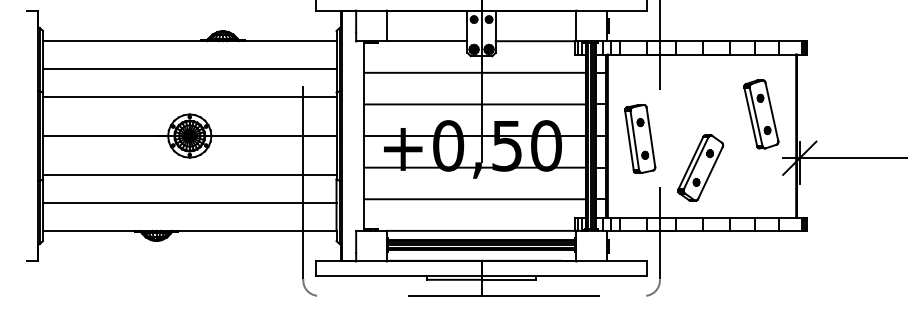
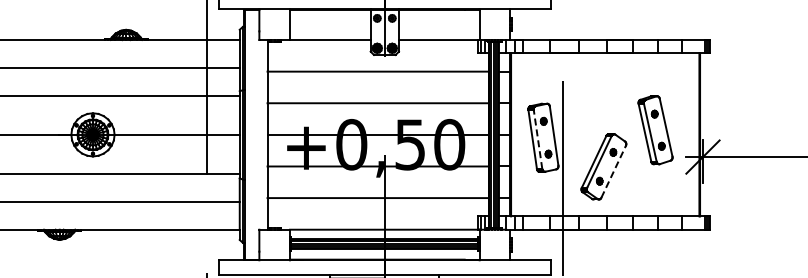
part: (761, 114) -> (655, 130), moved
line: (634, 140) -> (537, 139), solid -> dashed
line: (710, 173) -> (613, 172), solid -> dashed

